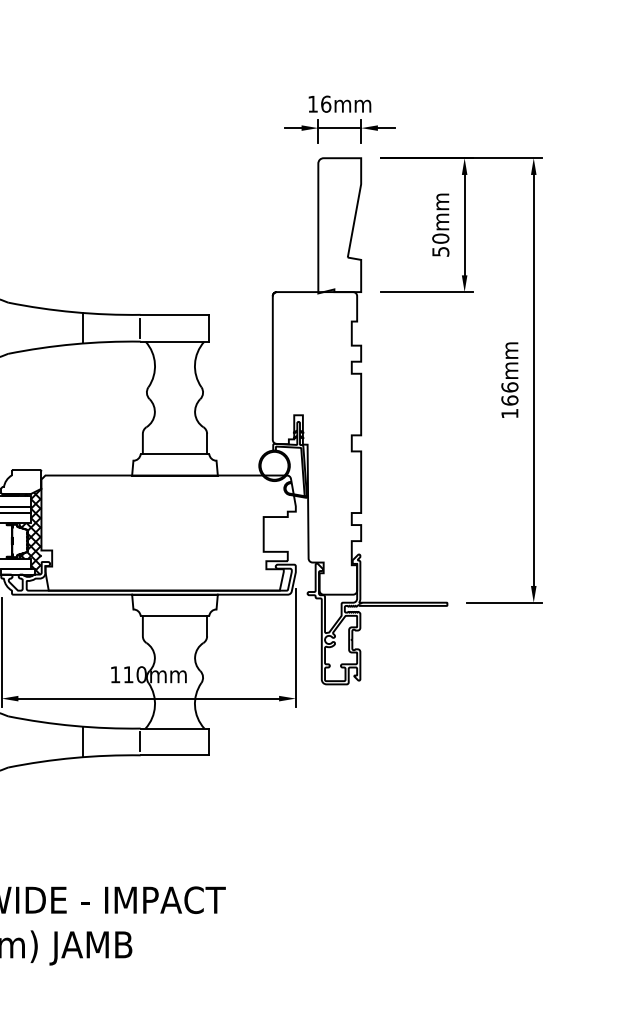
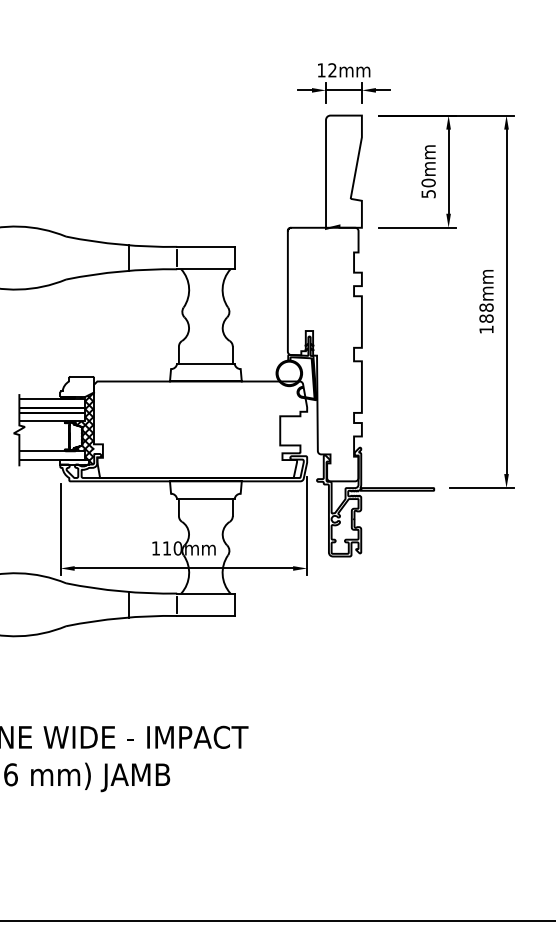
text: (326, 104) -> (332, 70), 16mm -> 12mm
text: (509, 393) -> (486, 312), 166mm -> 188mm

